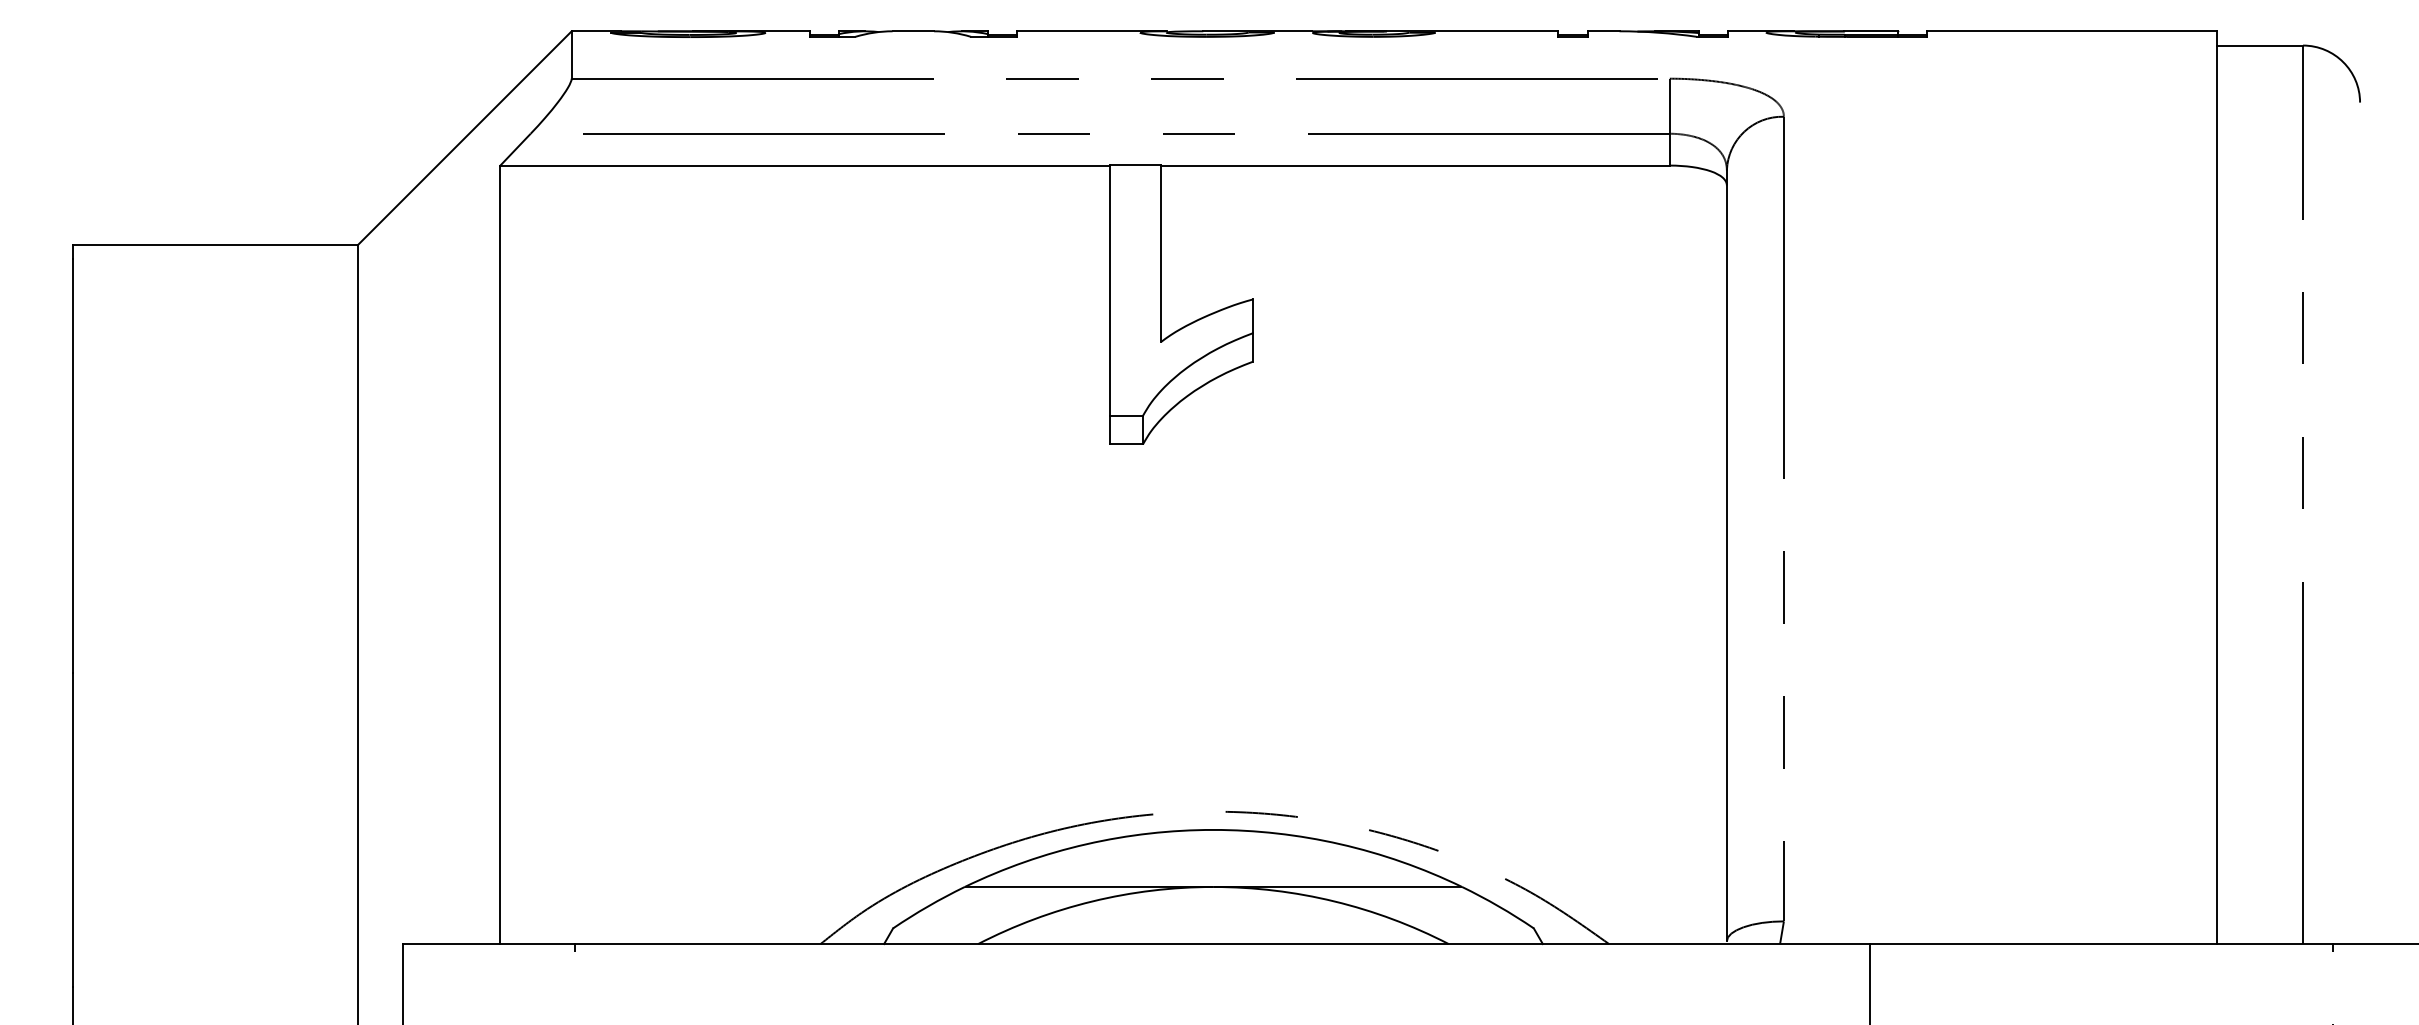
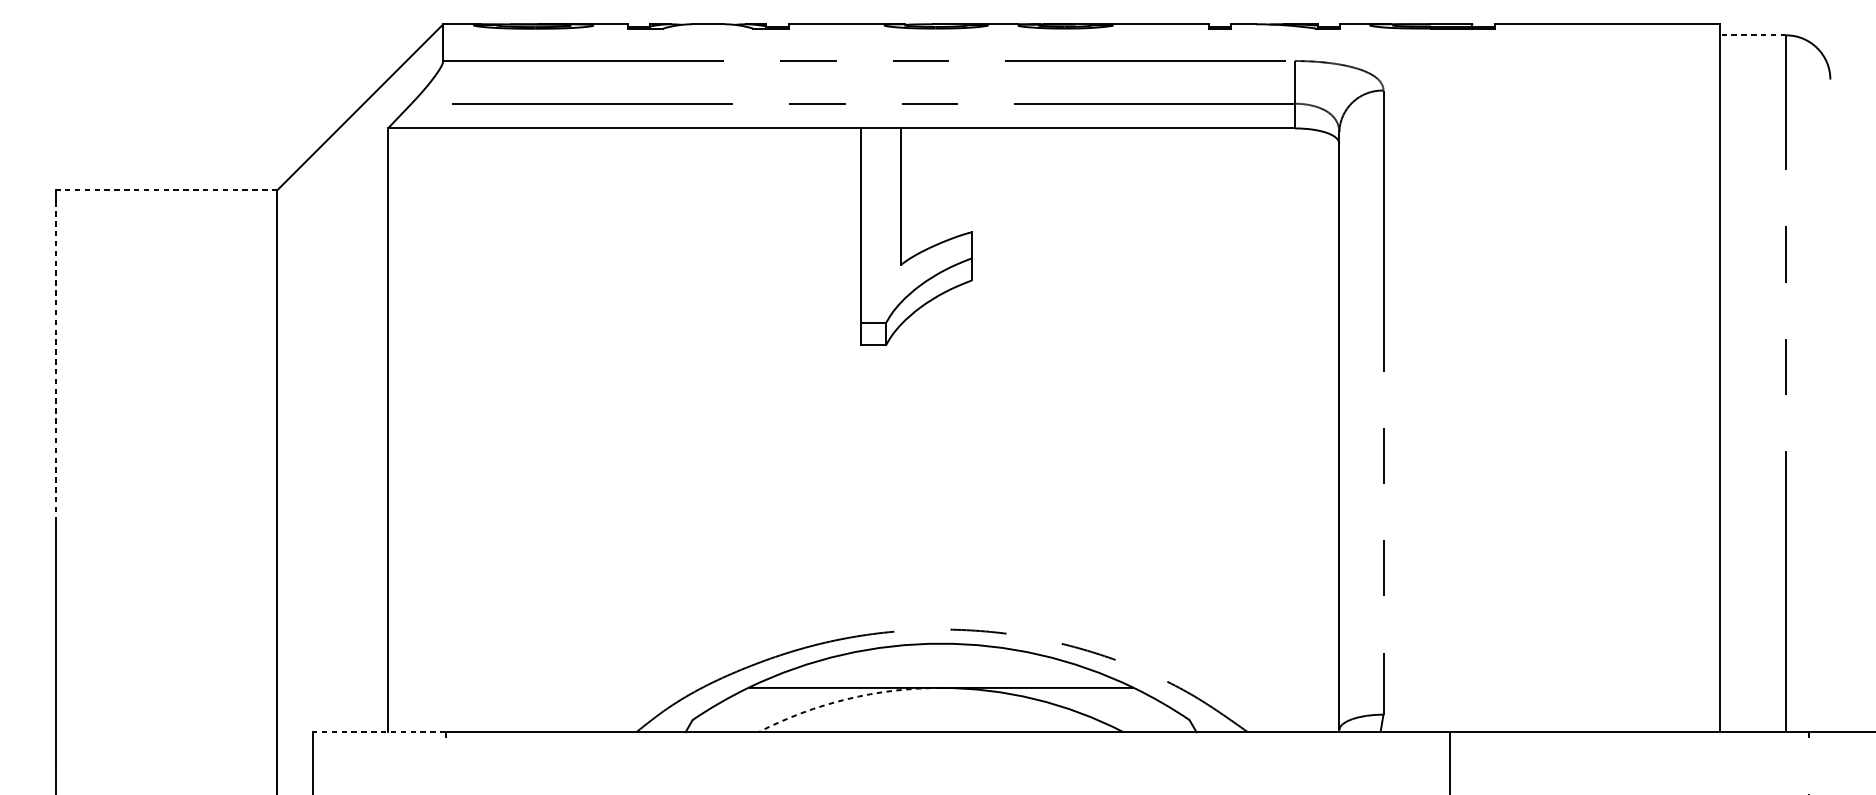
line: (2260, 45) -> (1753, 35), solid -> dashed
line: (215, 245) -> (167, 190), solid -> dashed
line: (72, 466) -> (56, 361), solid -> dashed
arc: (1092, 901) -> (847, 699), solid -> dashed
line: (489, 944) -> (379, 732), solid -> dashed

